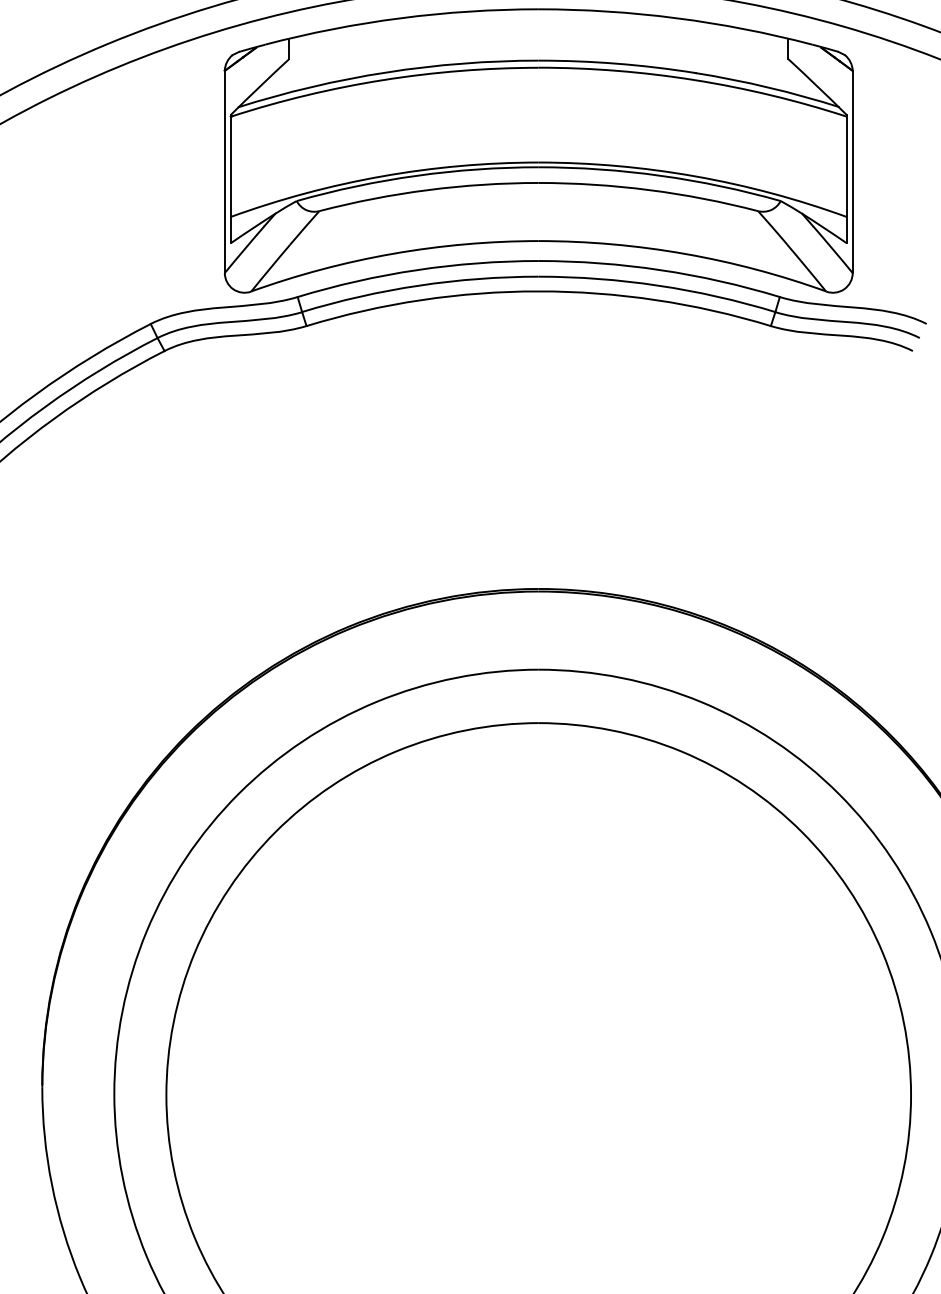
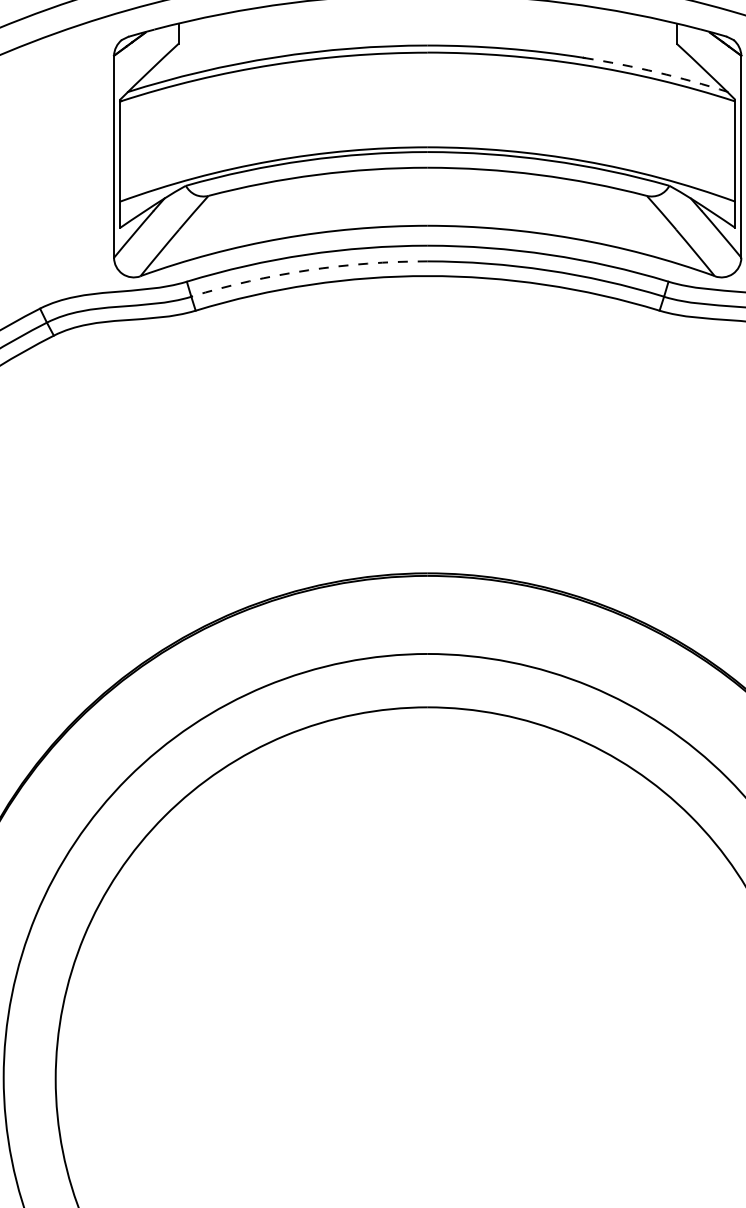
arc: (768, 87) -> (657, 72), solid -> dashed
arc: (419, 285) -> (308, 270), solid -> dashed

